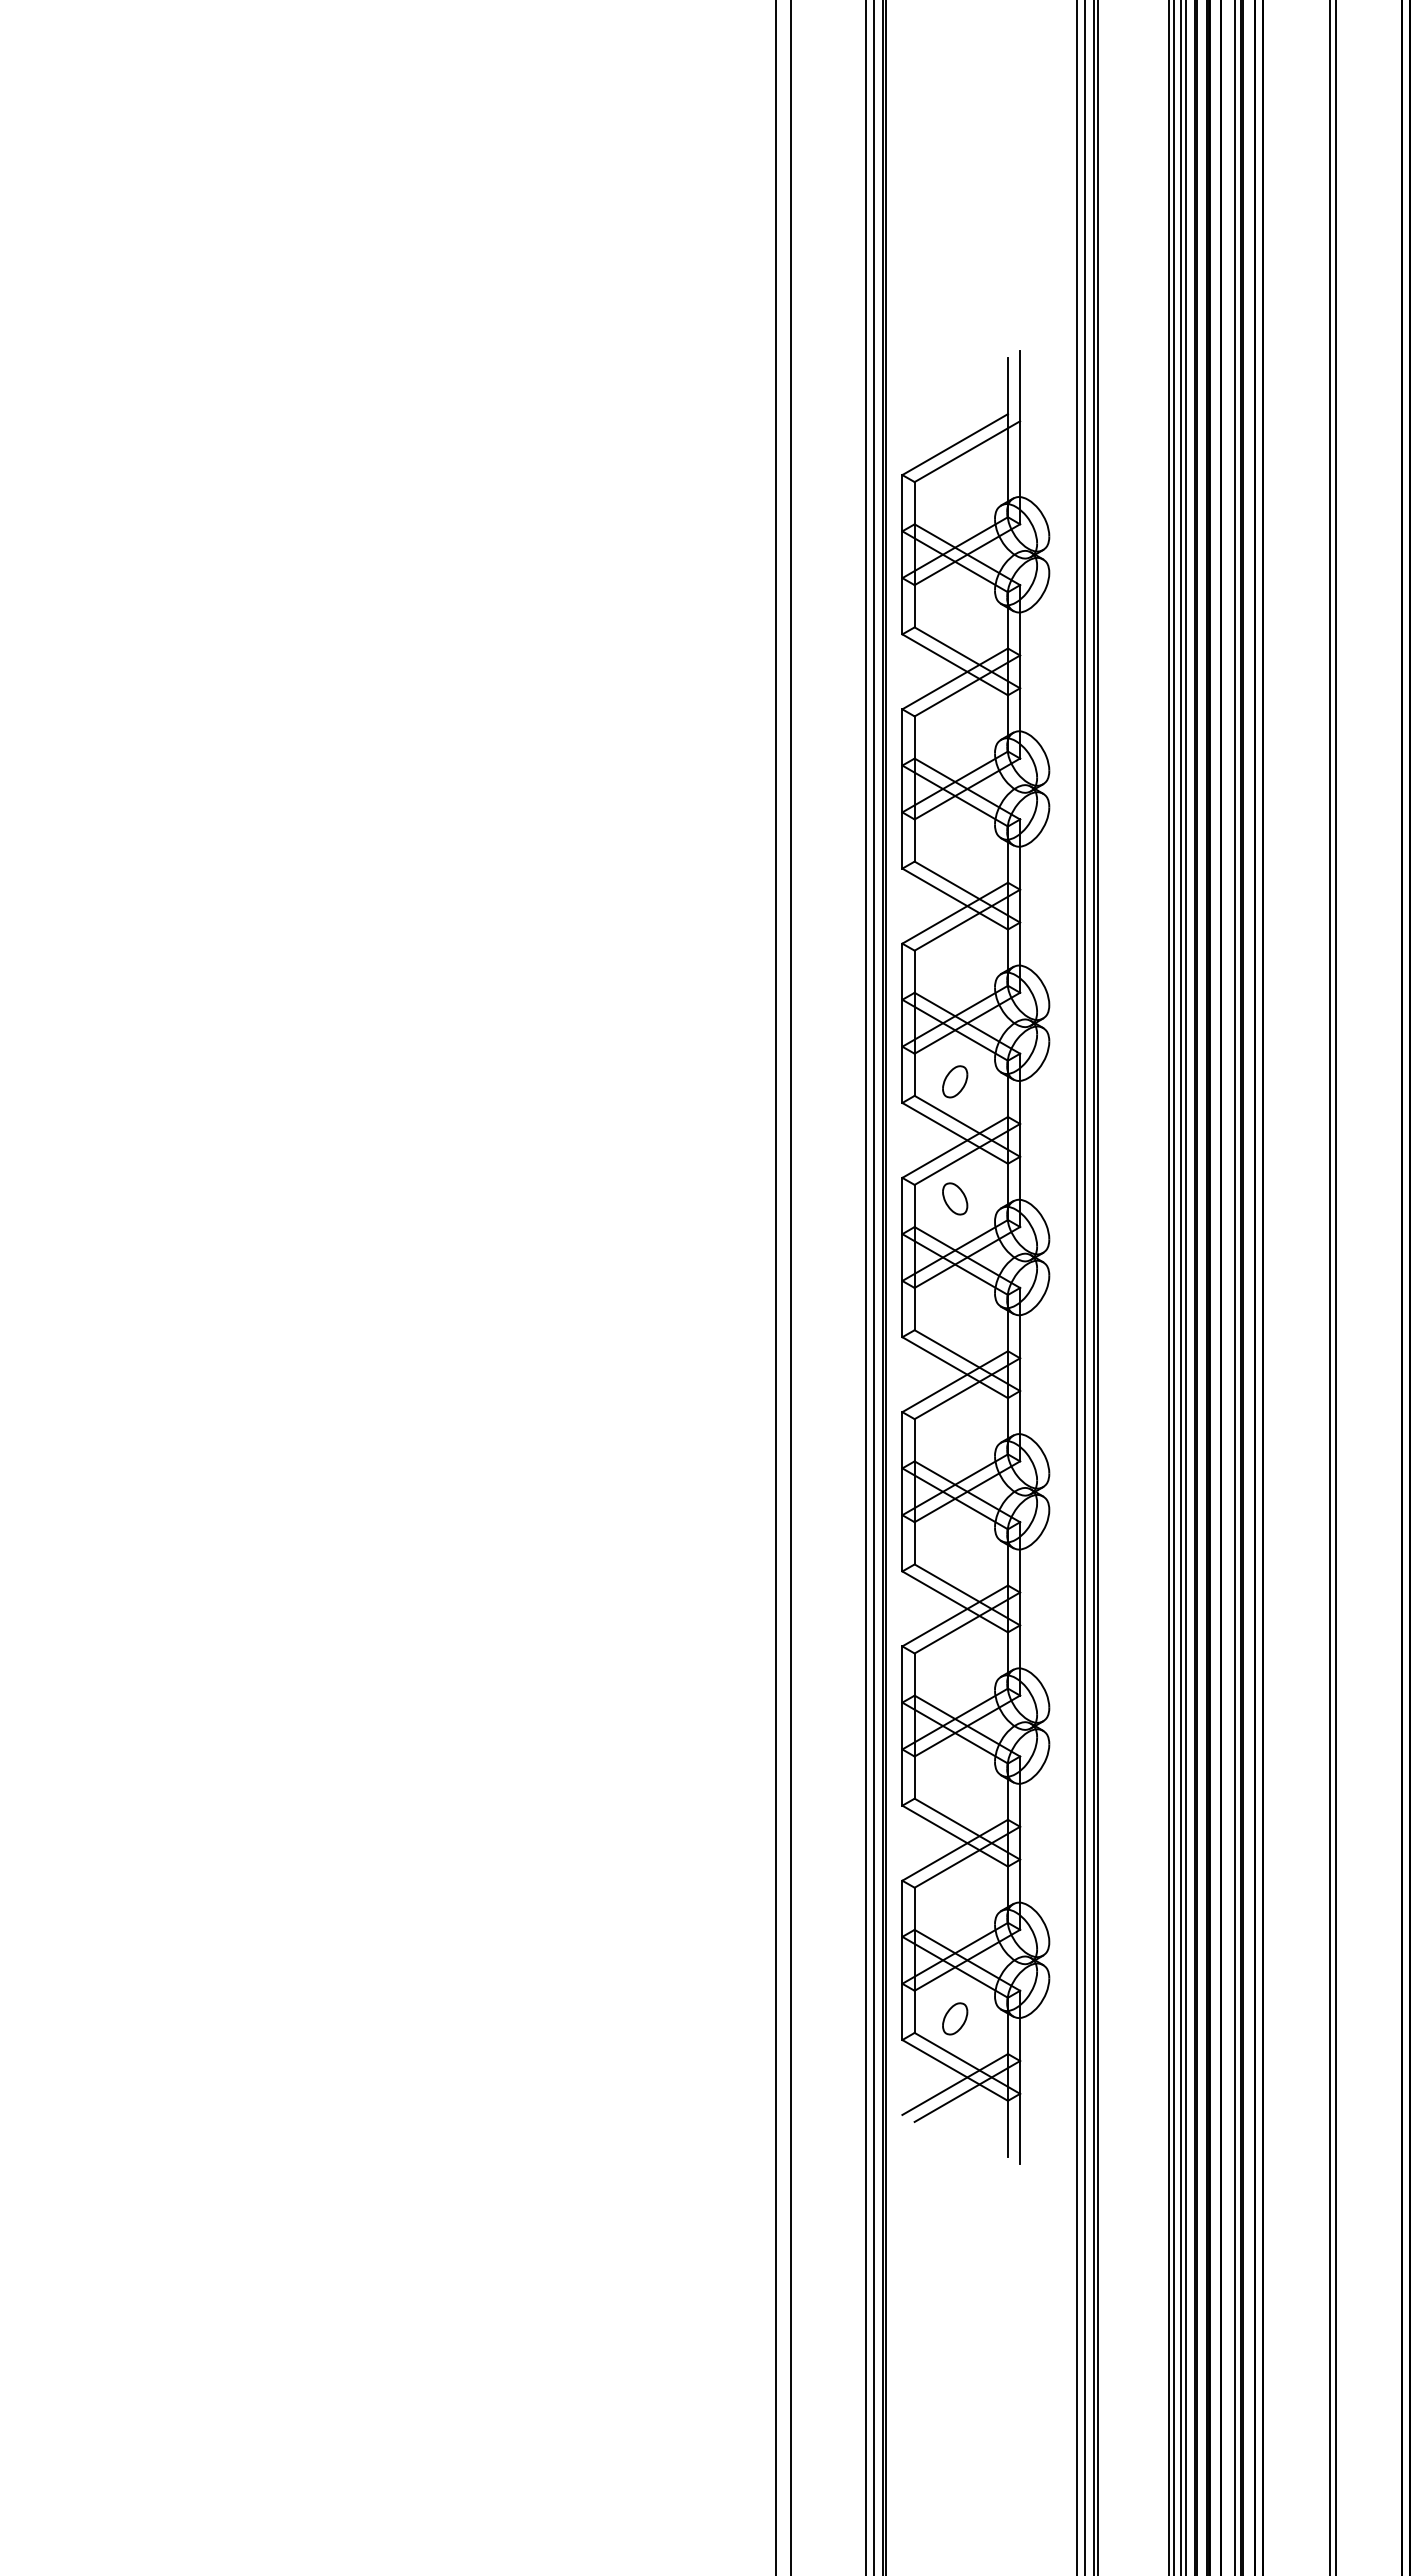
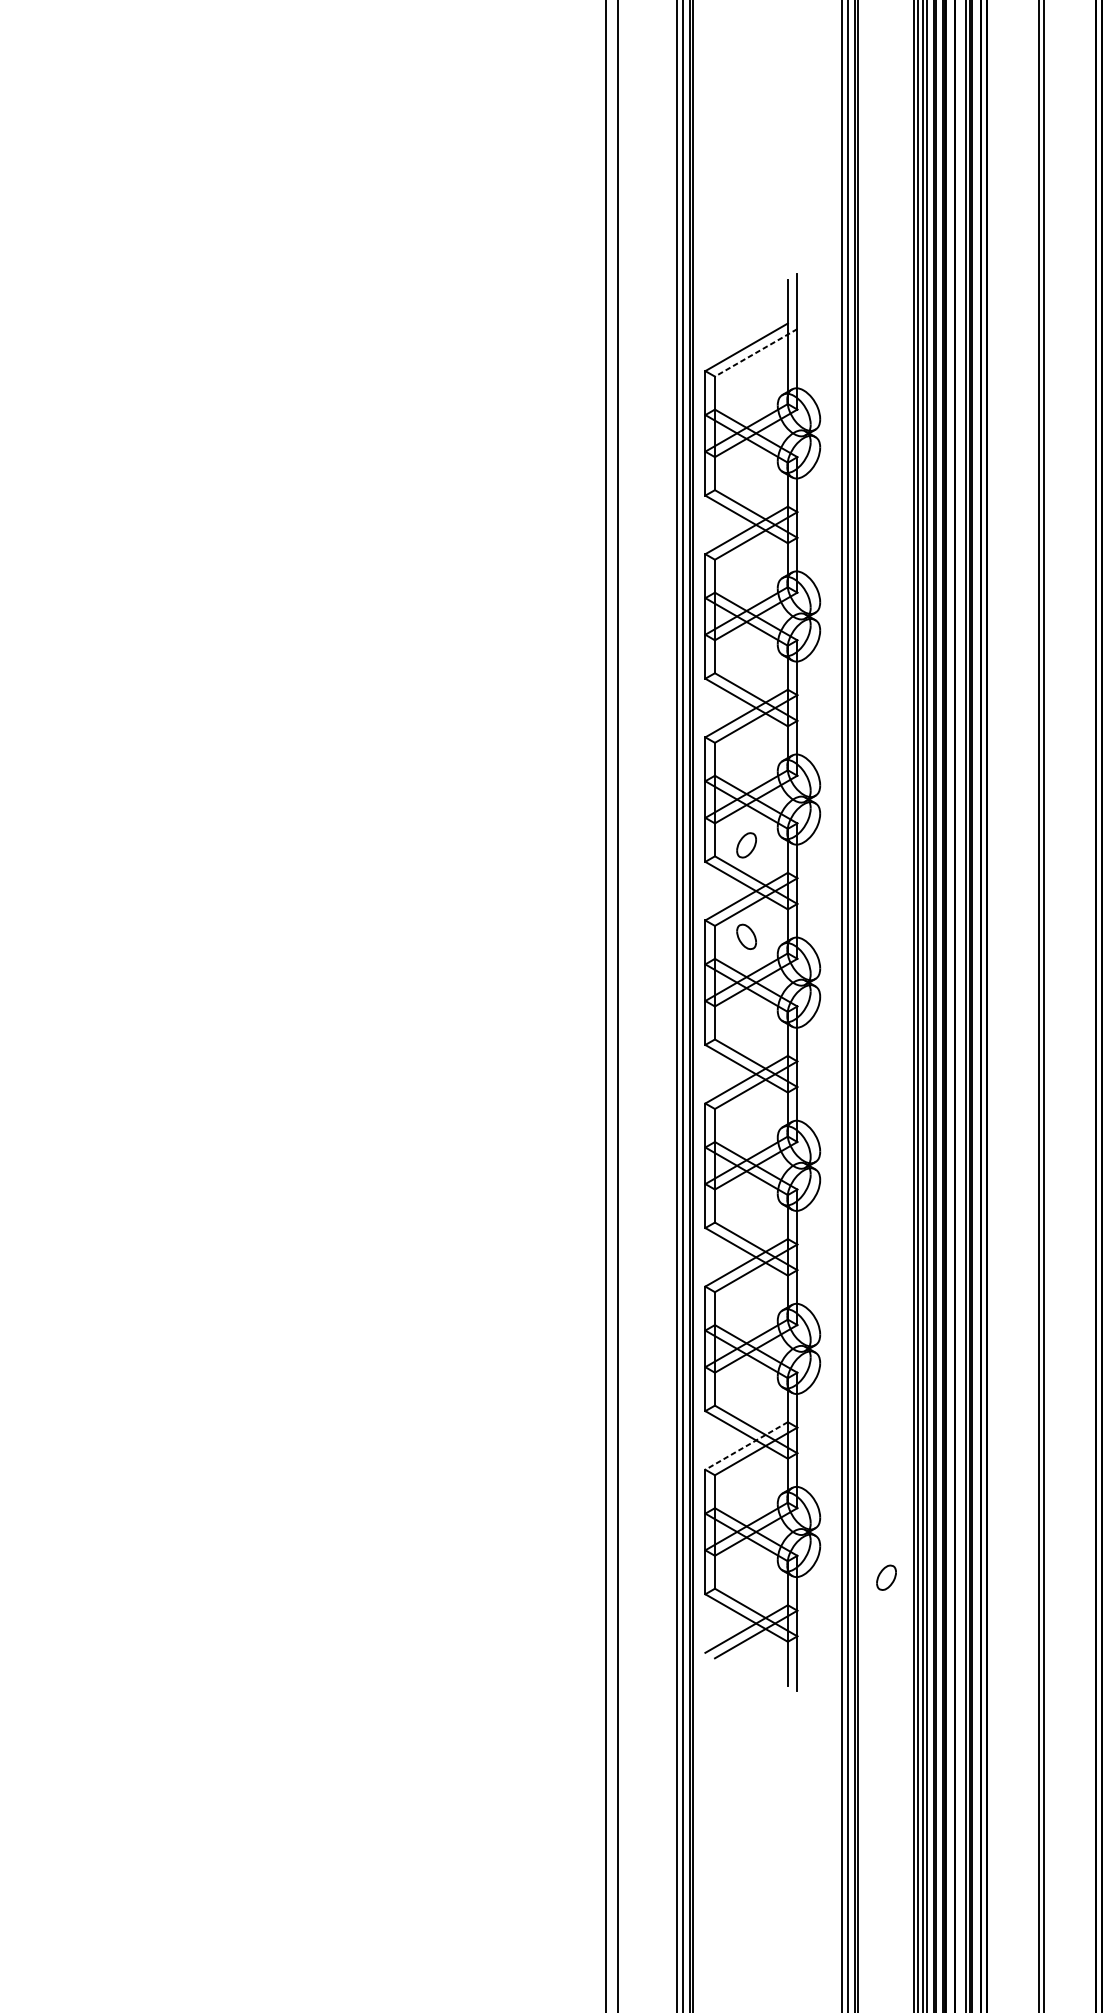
line: (967, 451) -> (756, 352), solid -> dashed
line: (955, 1850) -> (746, 1446), solid -> dashed
part: (955, 2018) -> (886, 1577), moved

